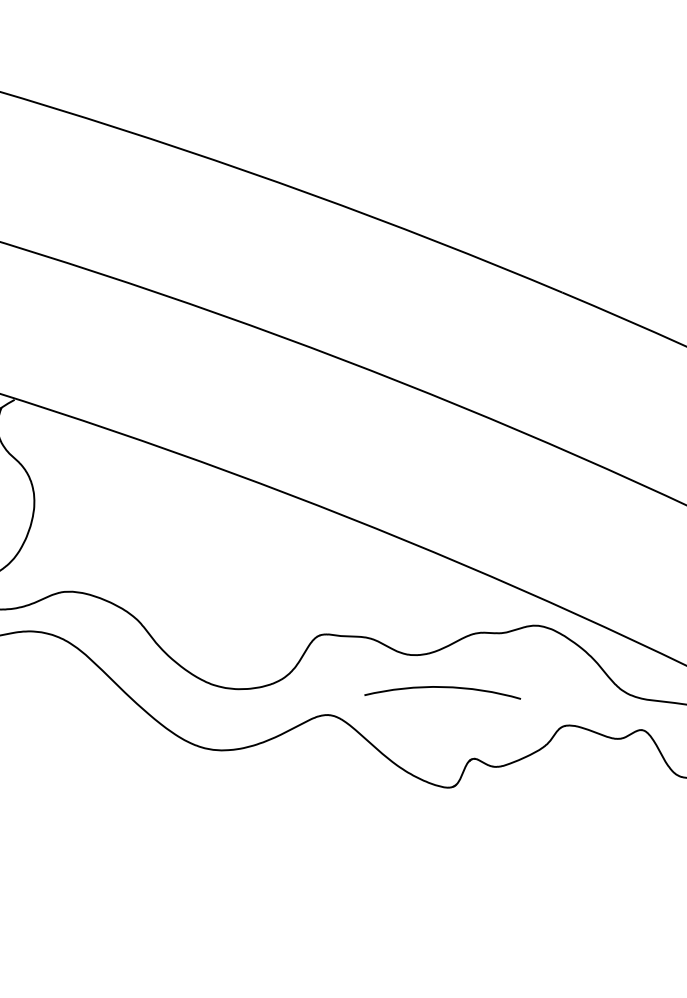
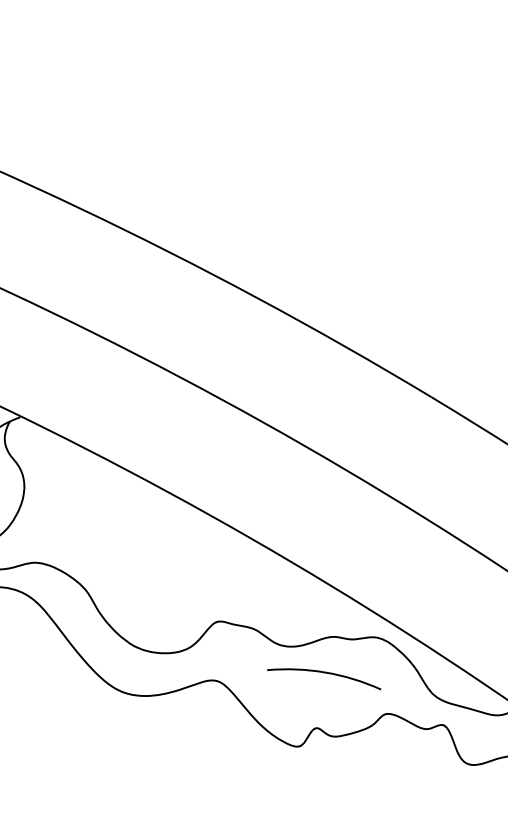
arc: (441, 688) -> (324, 673), moved

